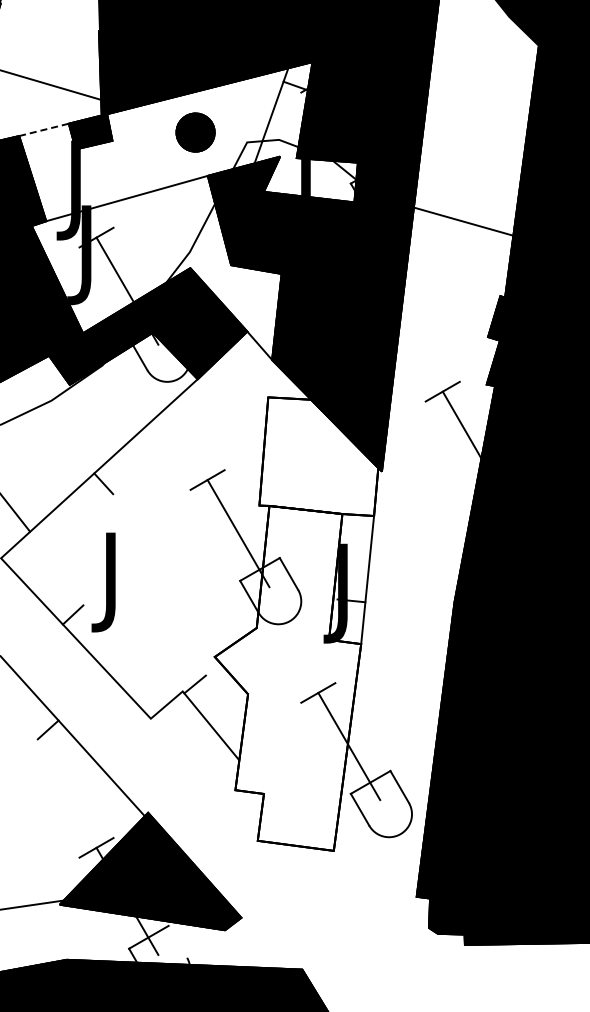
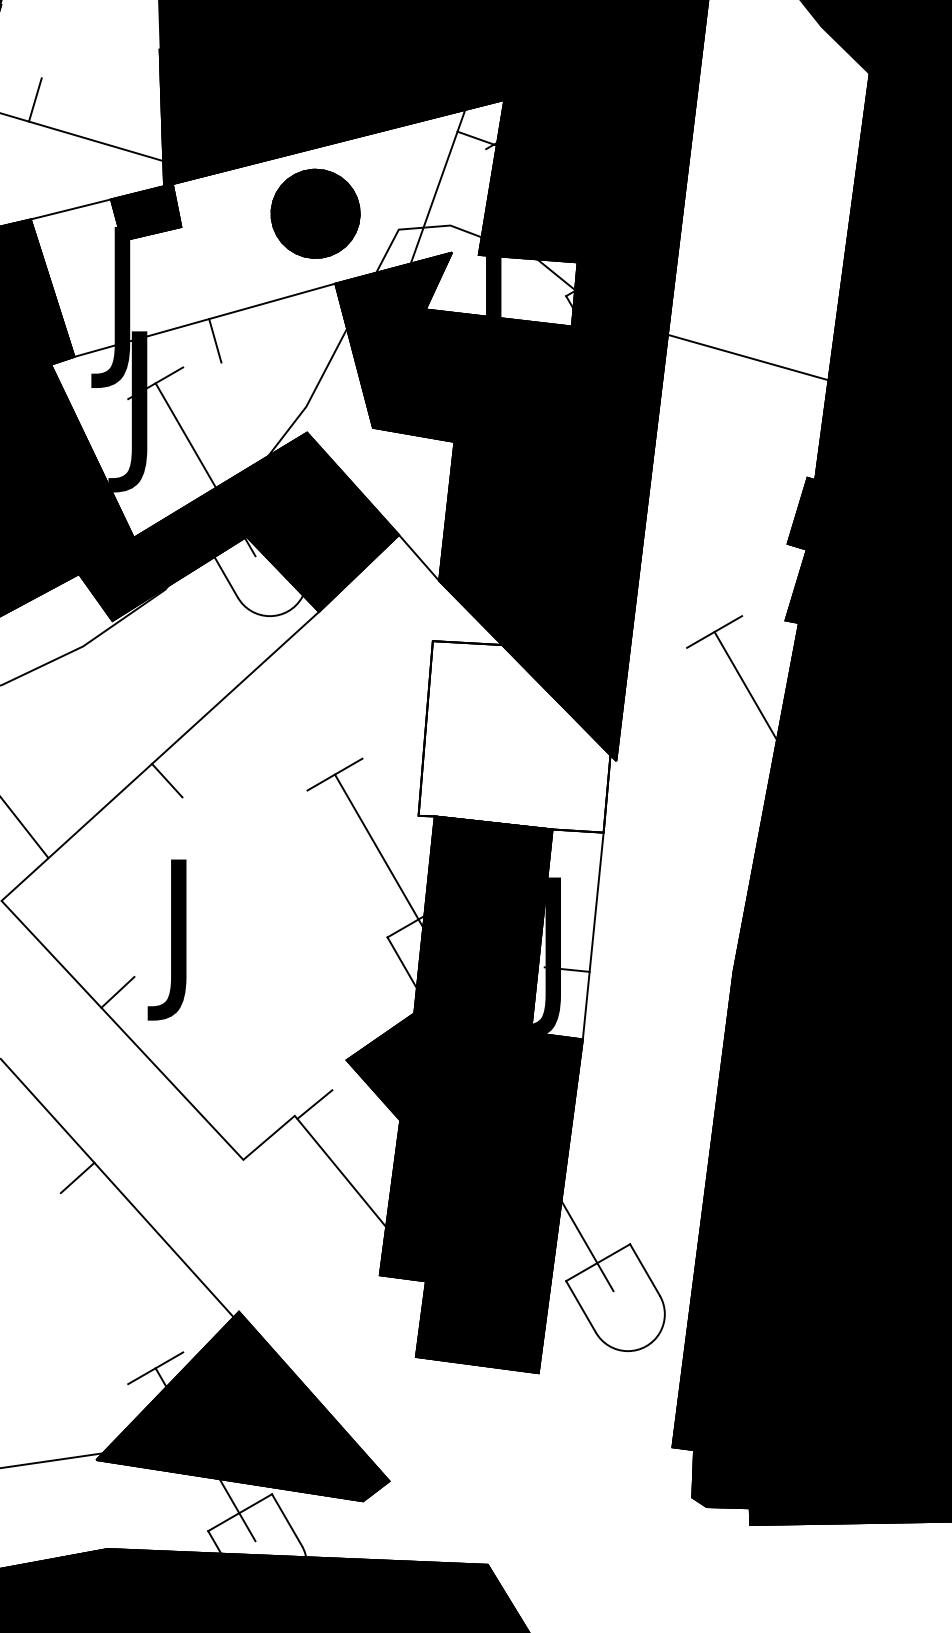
line: (21, 61) -> (34, 99), added
line: (44, 129) -> (71, 208), dashed -> solid
part: (195, 132) -> (315, 213), size x1.43
line: (133, 210) -> (215, 339), added
fill: (287, 677) -> (463, 1093), added
line: (177, 941) -> (286, 1519), added

